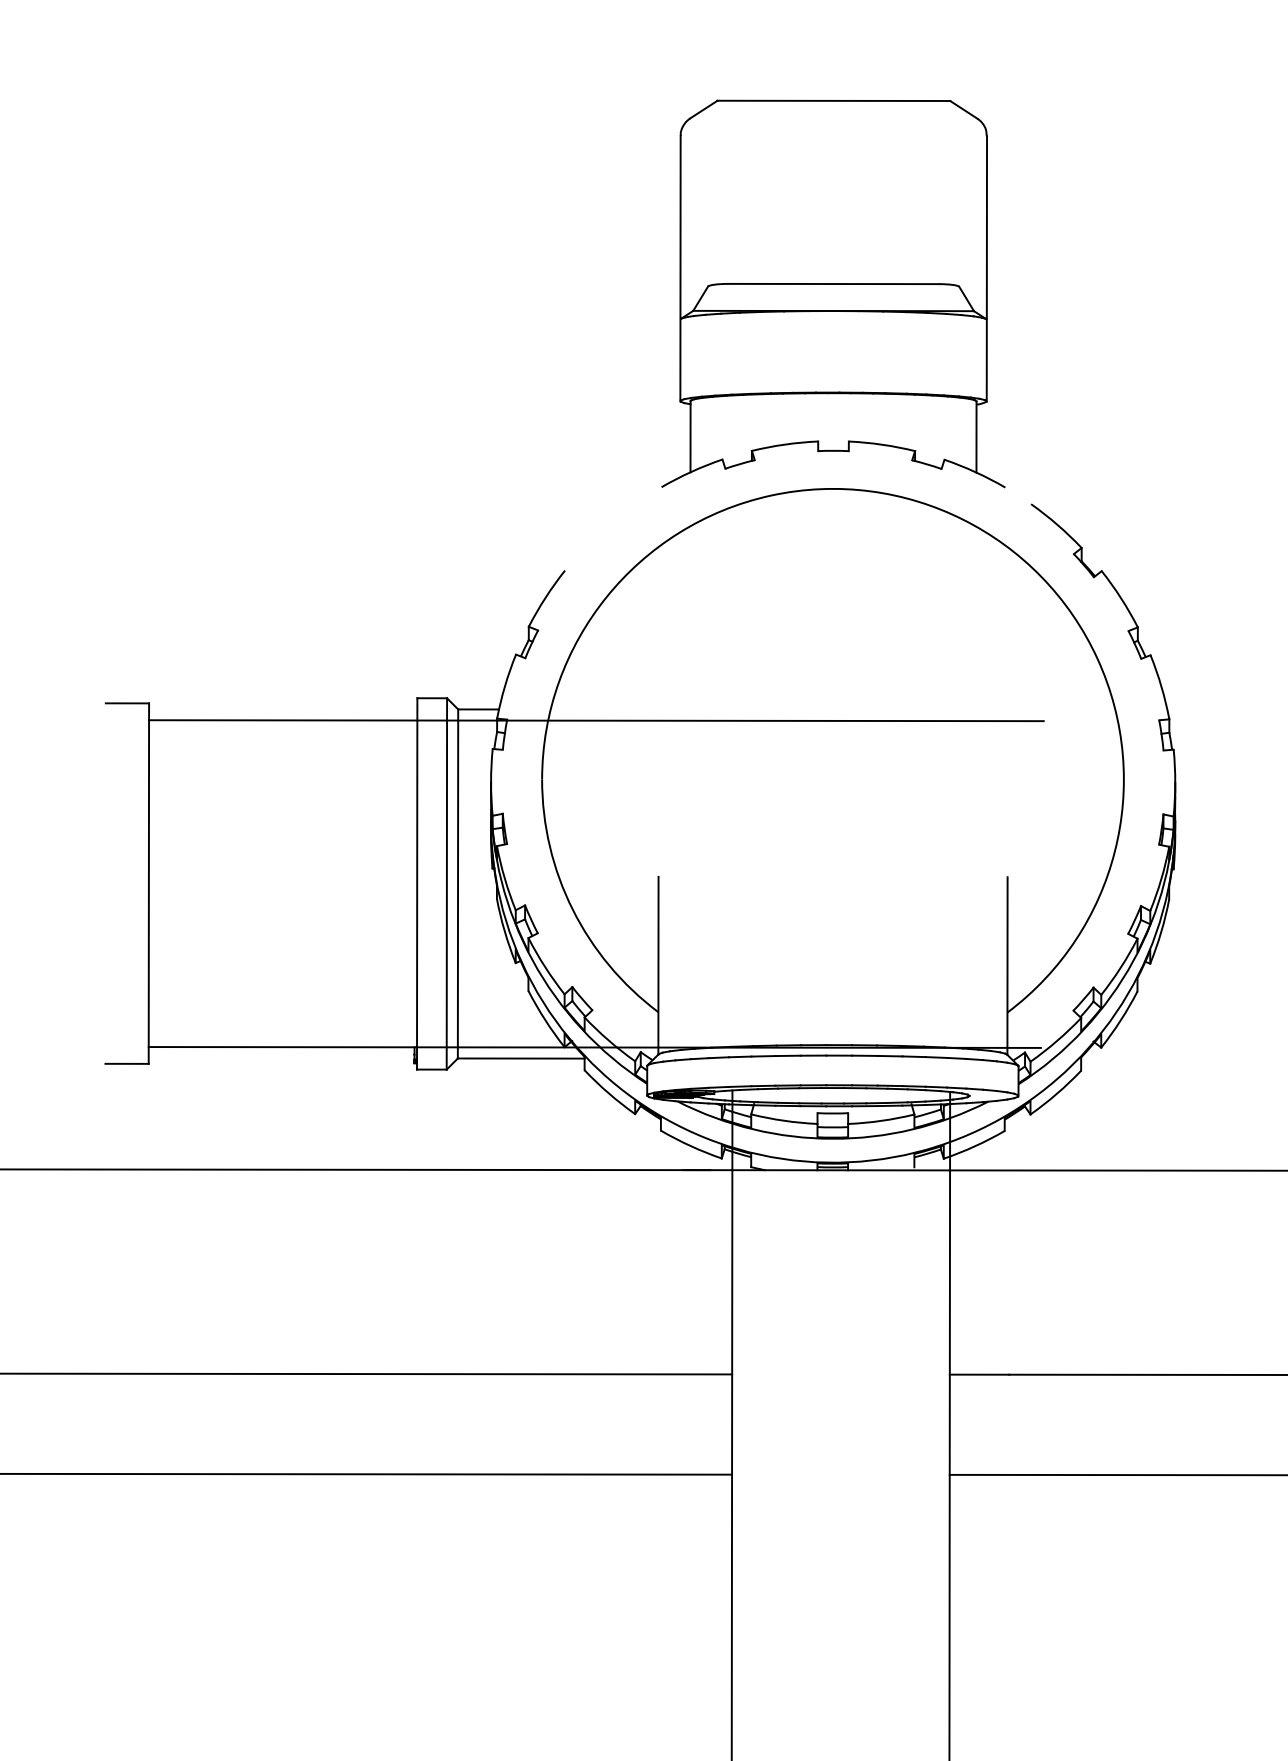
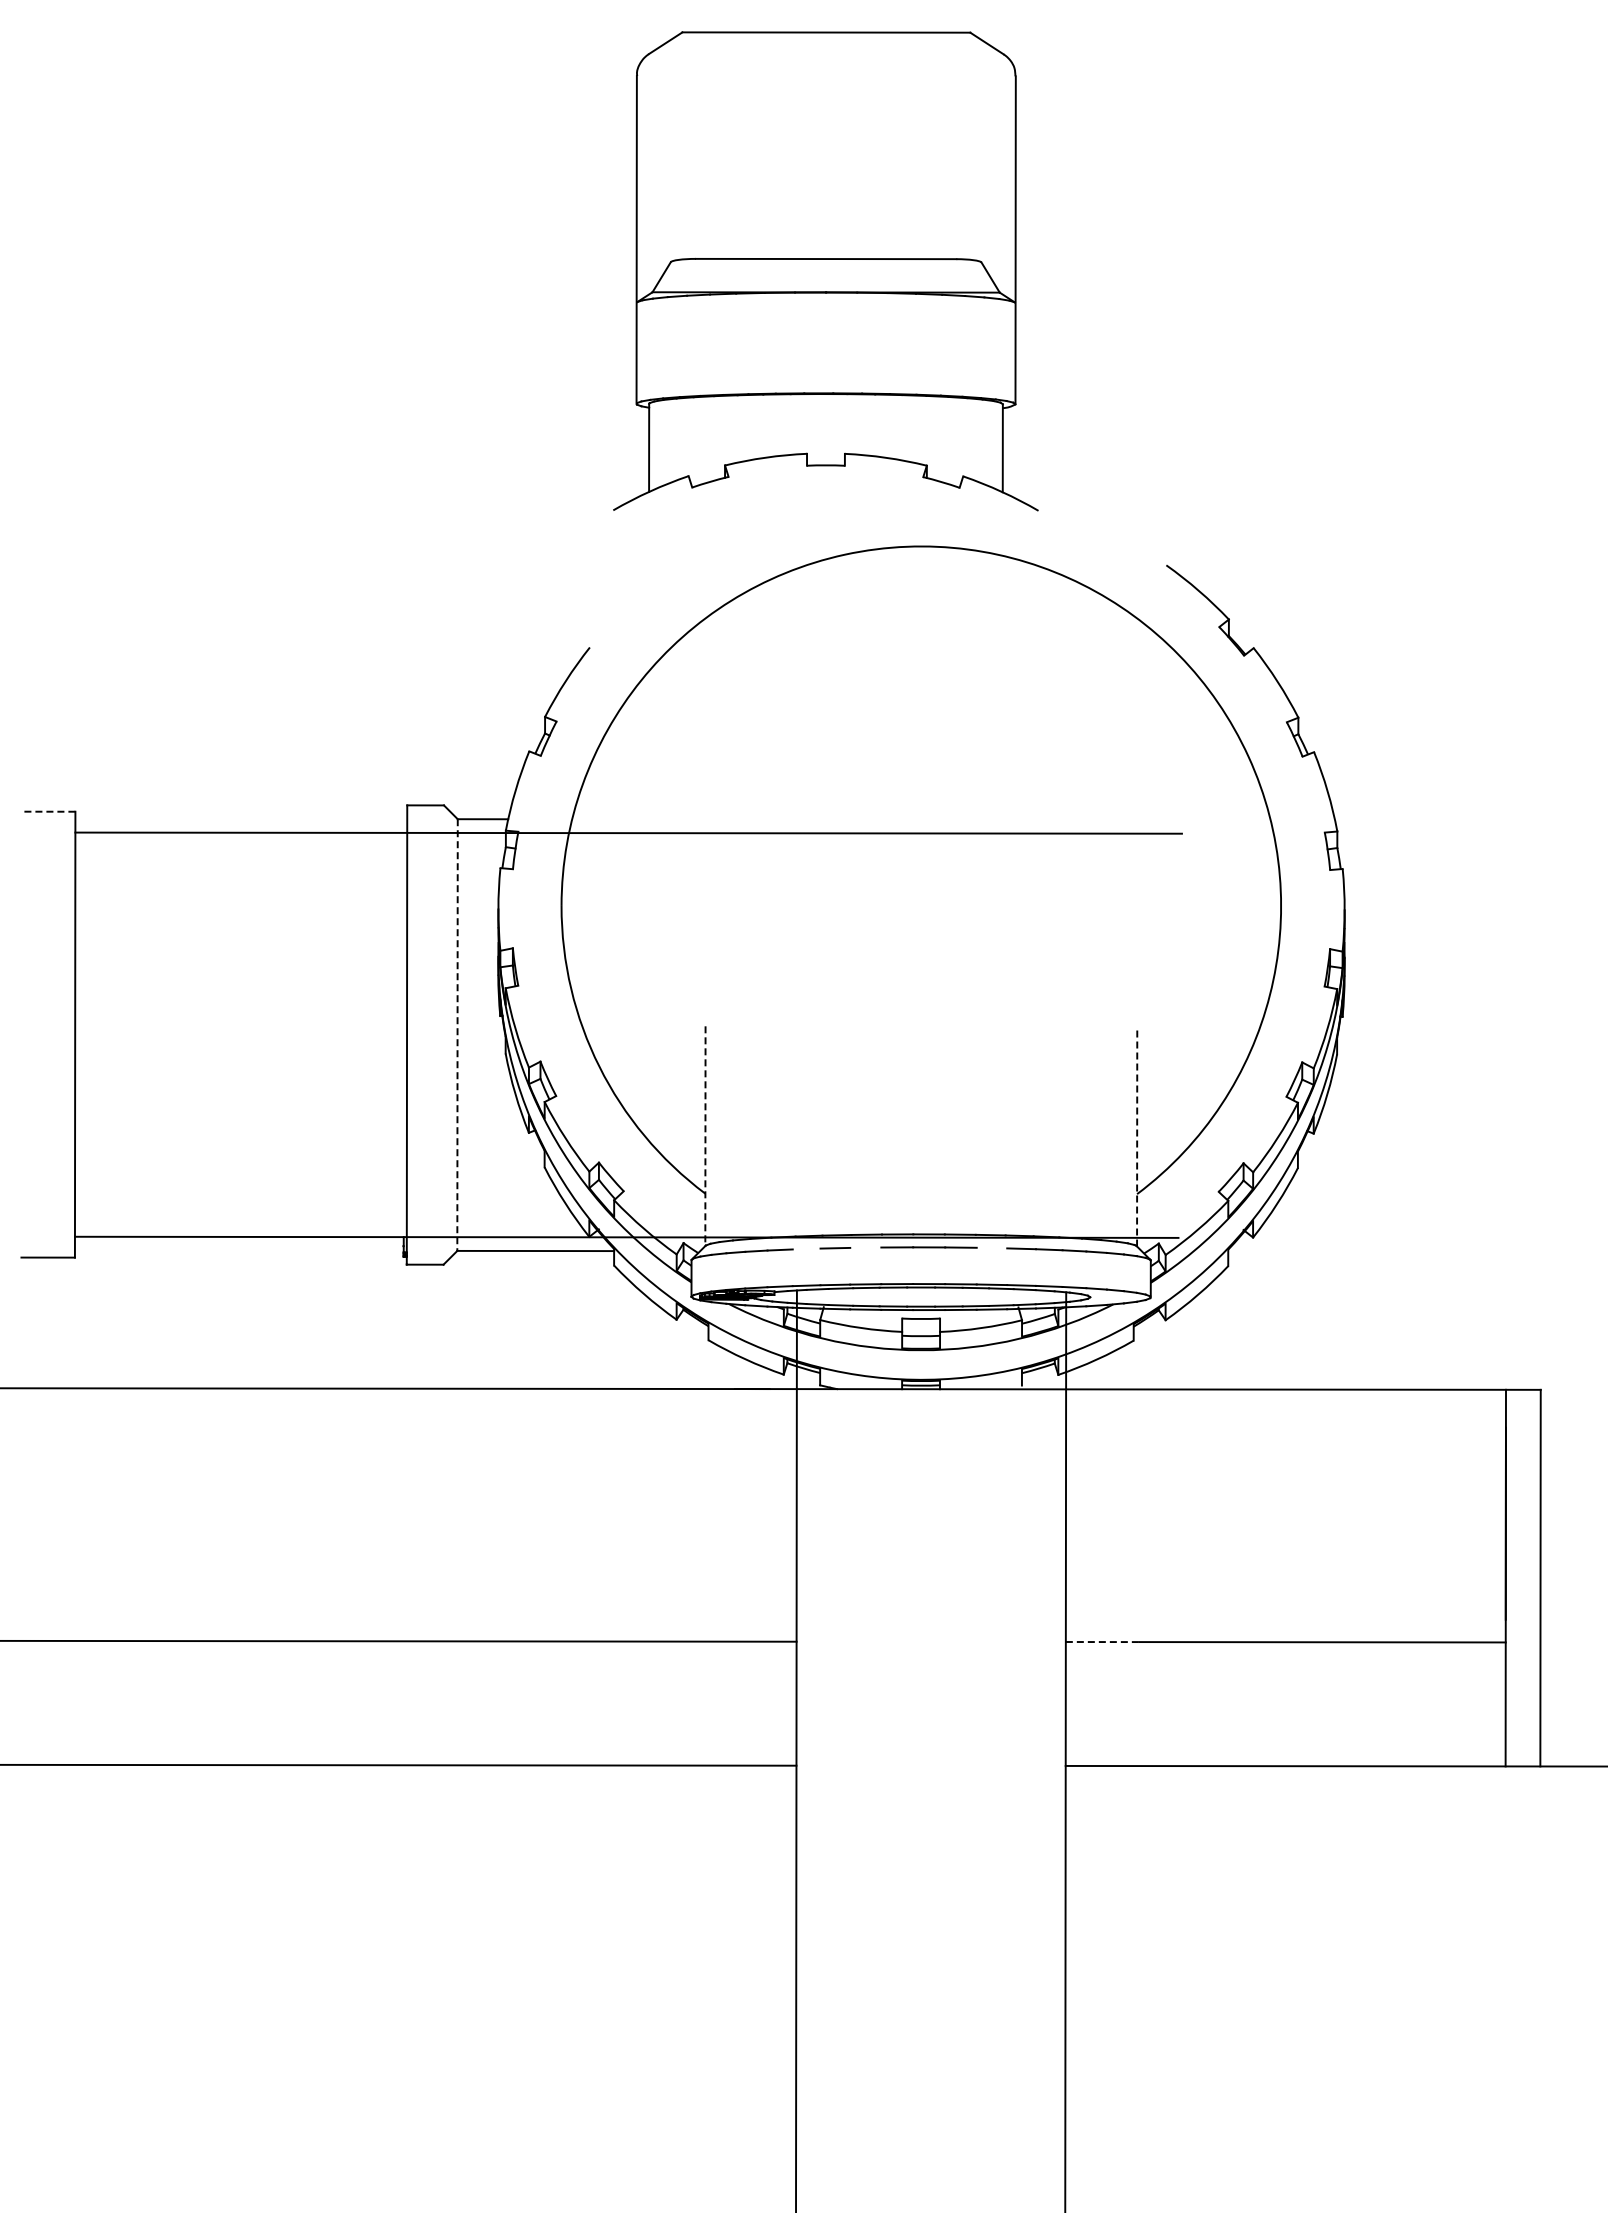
part: (833, 294) -> (825, 271), moved
line: (127, 703) -> (48, 811), solid -> dashed
line: (446, 883) -> (443, 1034), removed
line: (457, 884) -> (457, 1035), solid -> dashed
line: (658, 965) -> (705, 1136), solid -> dashed
line: (1007, 965) -> (1137, 1136), solid -> dashed
line: (787, 1055) -> (865, 1247), removed
line: (889, 1055) -> (991, 1247), removed
line: (740, 1056) -> (806, 1248), removed
line: (979, 1375) -> (1102, 1642), solid -> dashed

